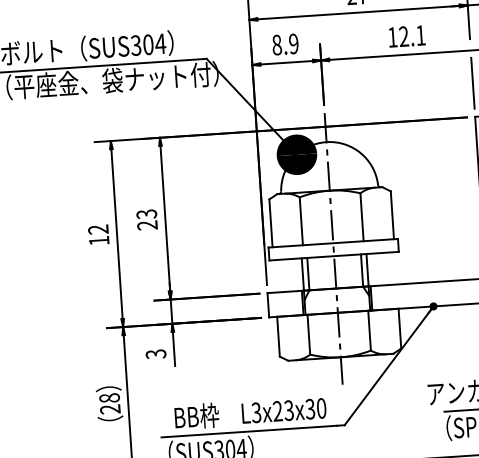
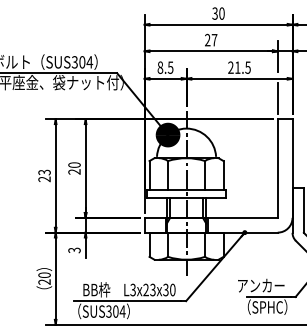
text: (406, 36) -> (239, 67), 12.1 -> 21.5
text: (293, 43) -> (170, 67), 8.9 -> 8.5
text: (146, 213) -> (74, 164), 23 -> 20
text: (98, 234) -> (44, 175), 12 -> 23
text: (109, 396) -> (44, 274), 28 -> 20

